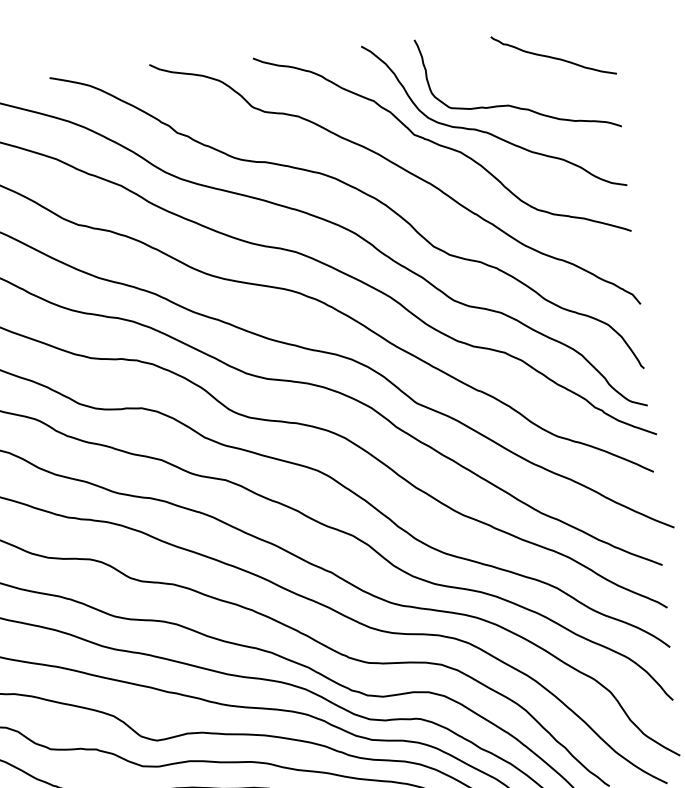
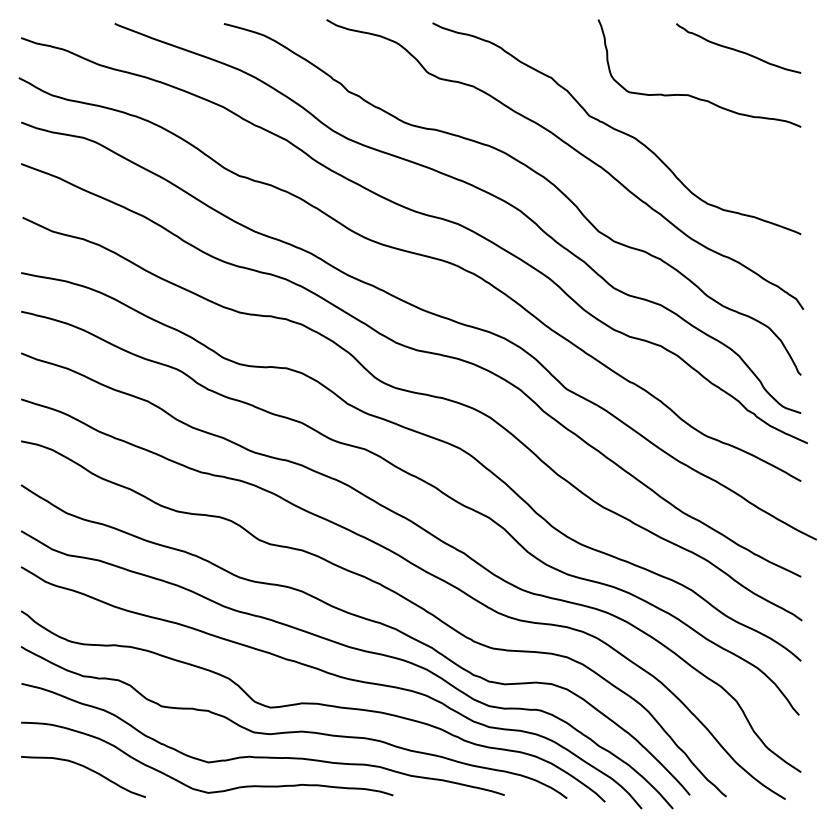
curve: (488, 132) -> (665, 120), removed

